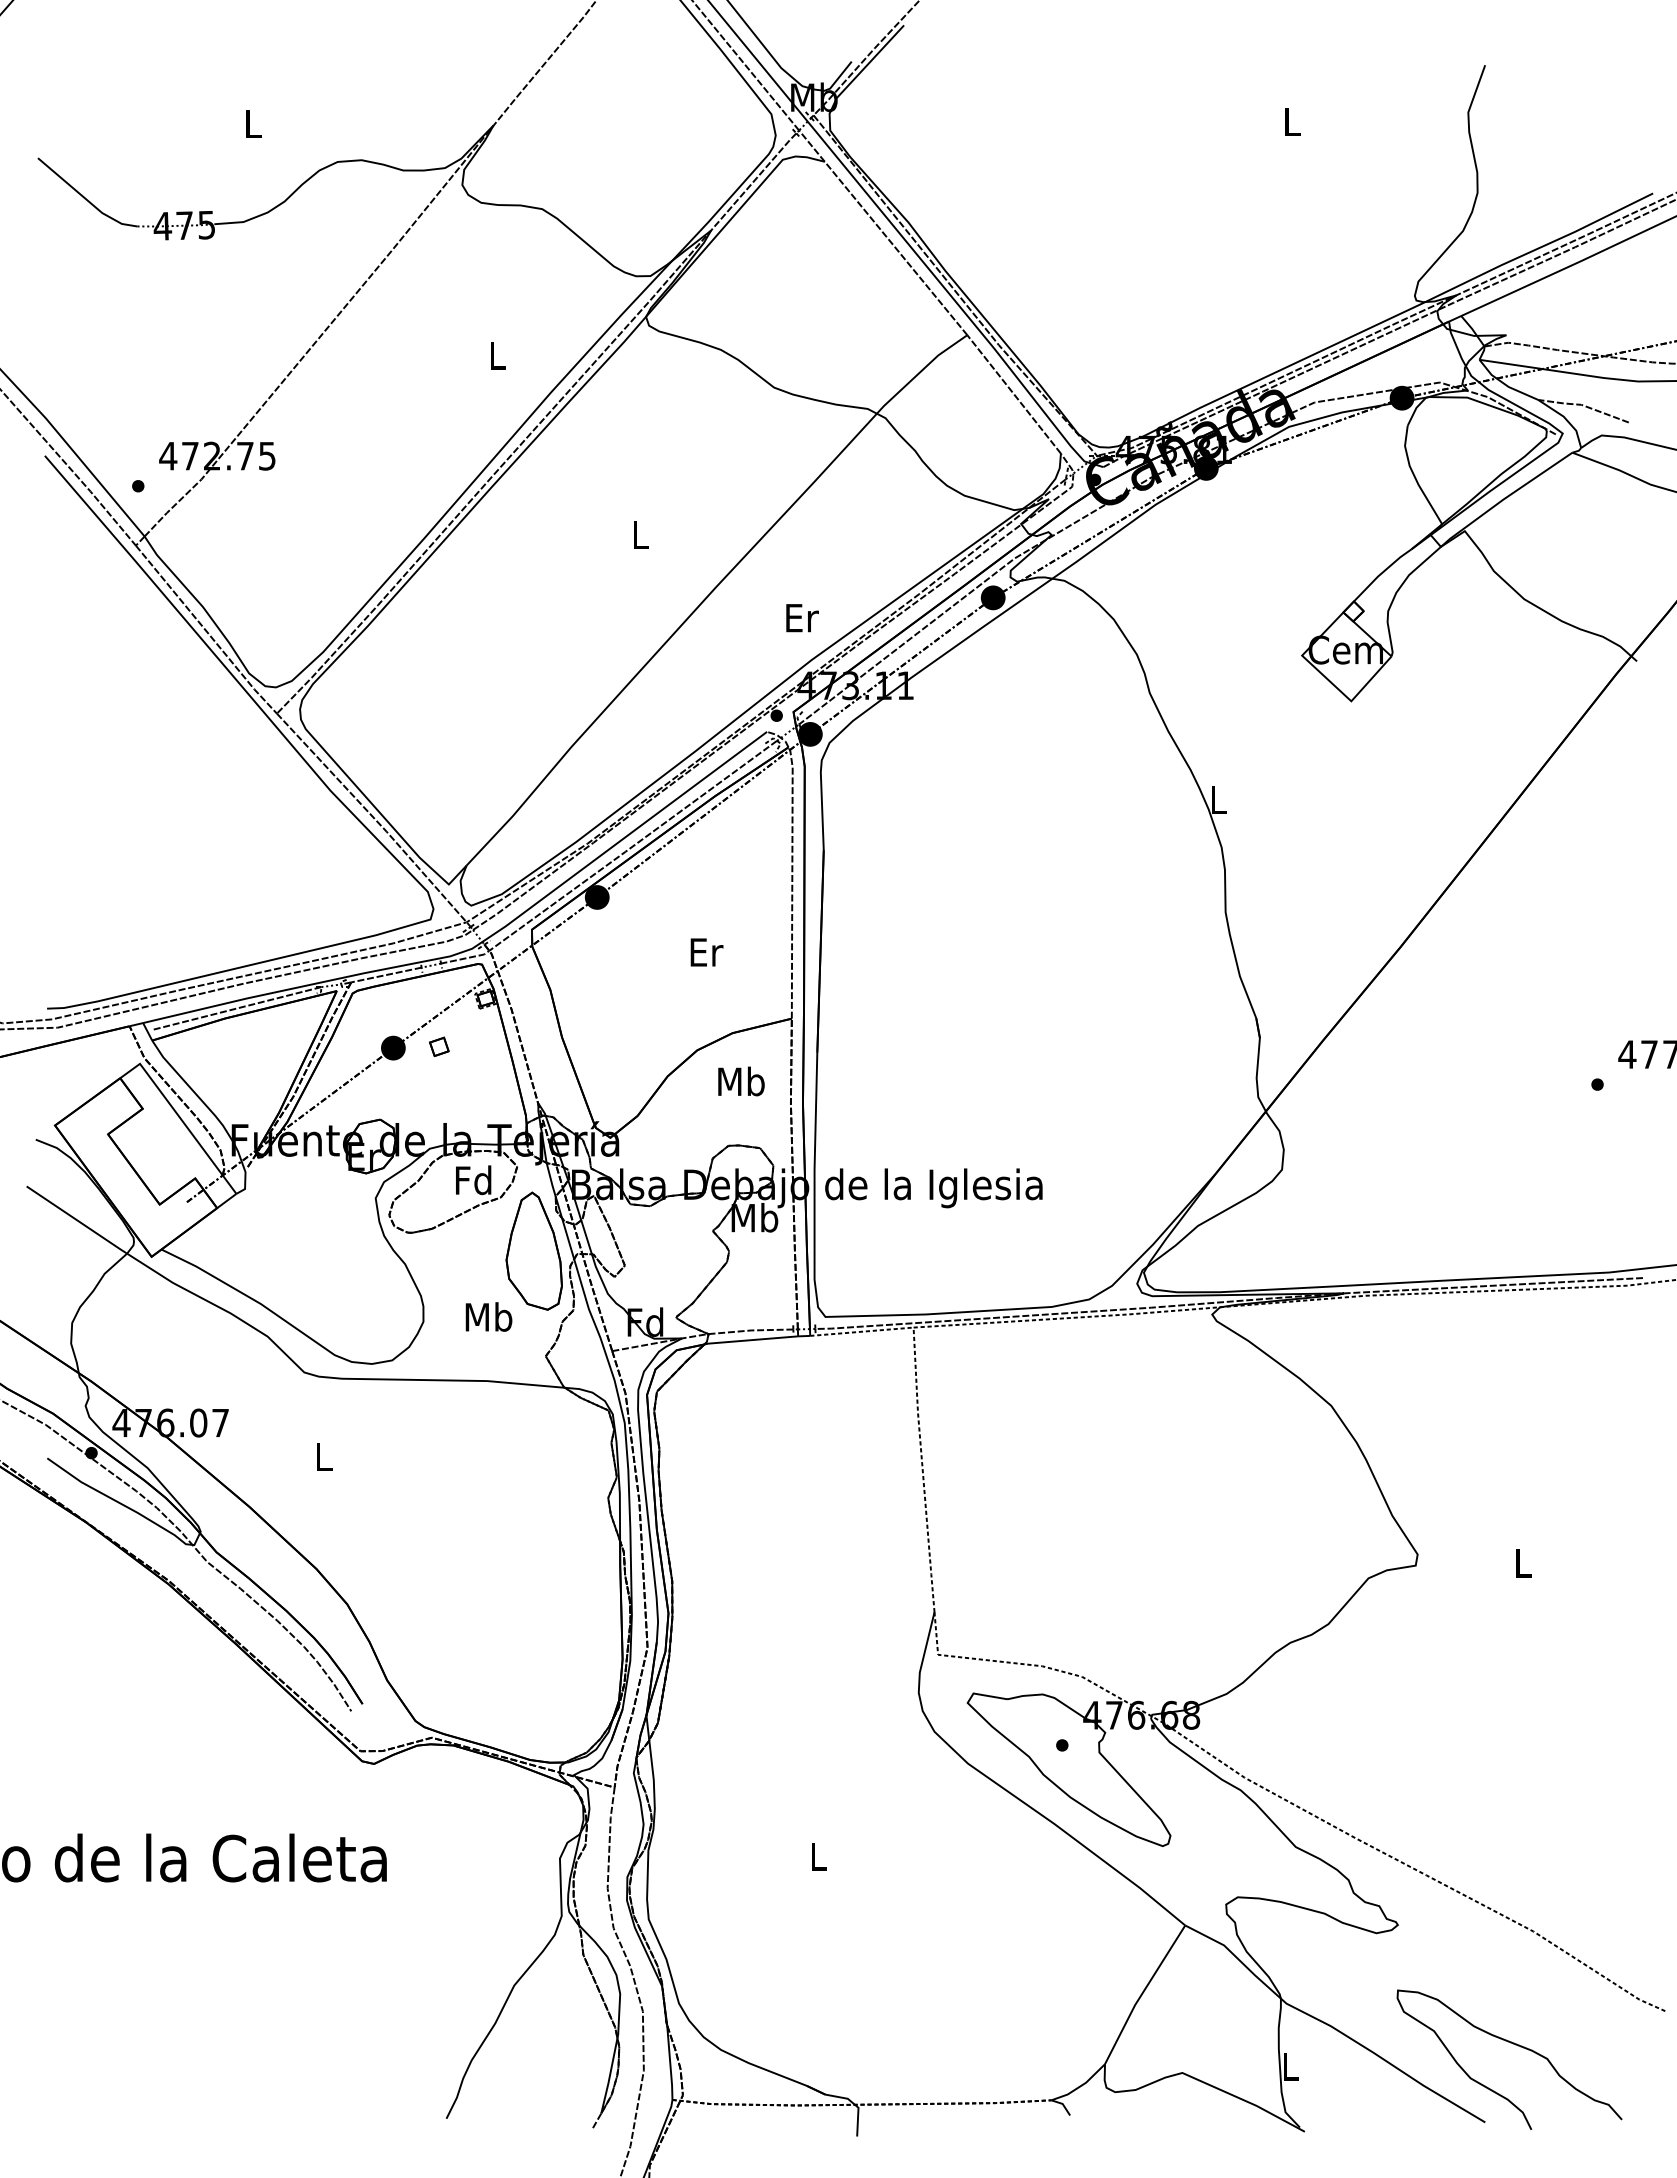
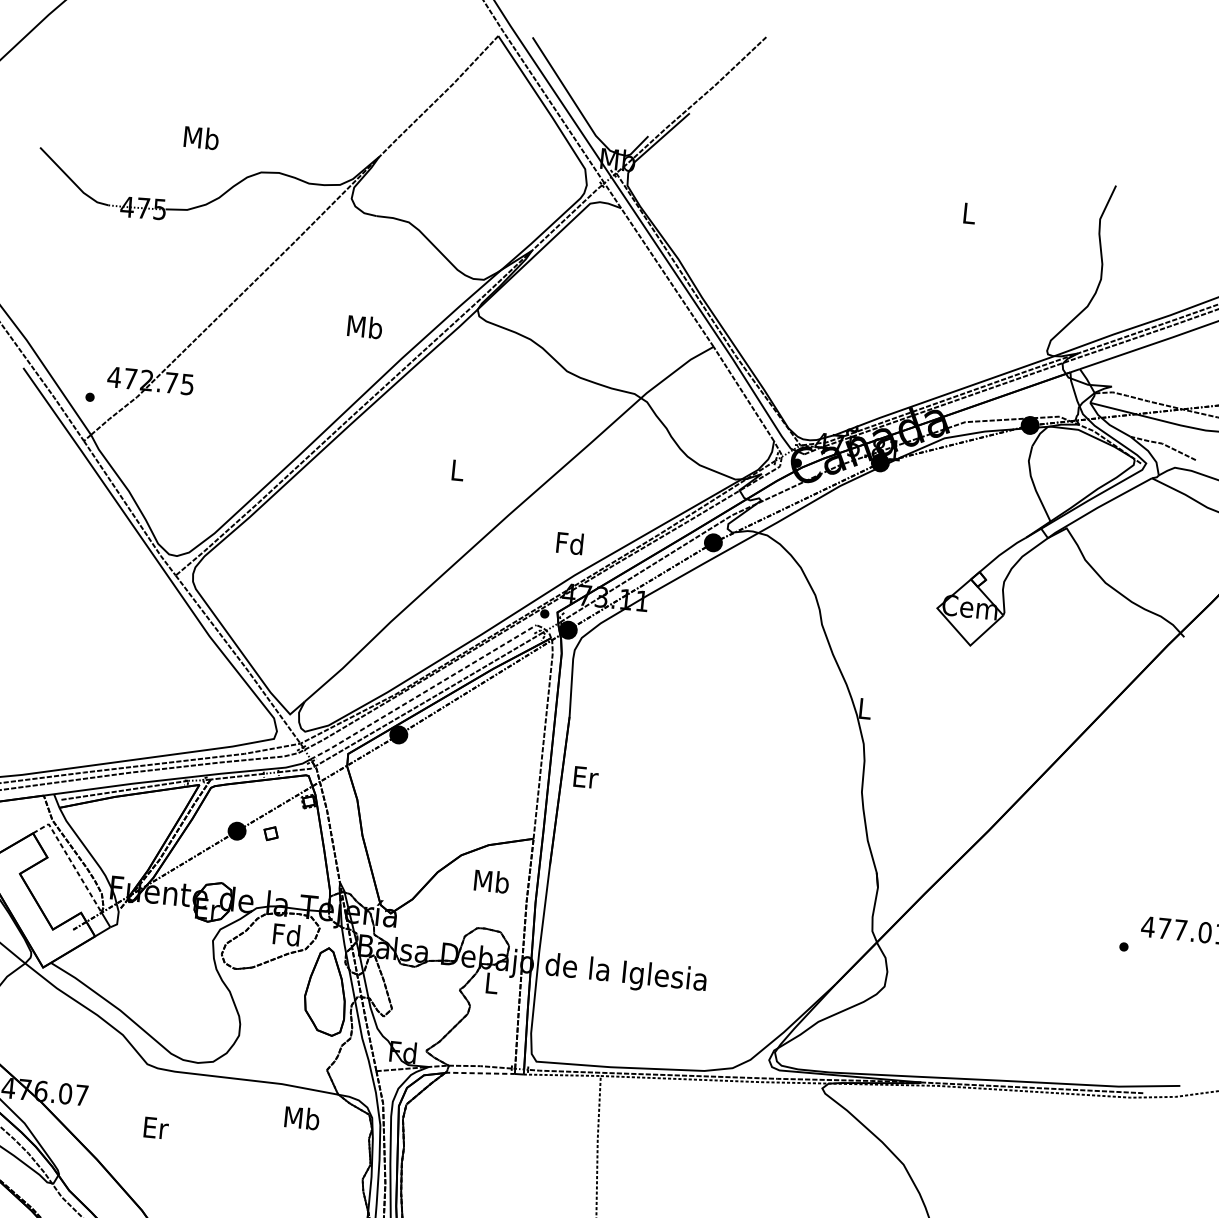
text: (252, 123) -> (201, 137), L -> Mb
text: (497, 355) -> (365, 327), L -> Mb
text: (800, 617) -> (569, 543), Er -> Fd
line: (625, 837) -> (424, 692), solid -> dashed
text: (706, 952) -> (585, 777), moved
line: (173, 1109) -> (70, 860), solid -> dashed
text: (754, 1217) -> (491, 982), Mb -> L
text: (488, 1316) -> (301, 1117), moved
line: (750, 1340) -> (479, 1073), solid -> dashed
text: (324, 1456) -> (156, 1127), L -> Er

